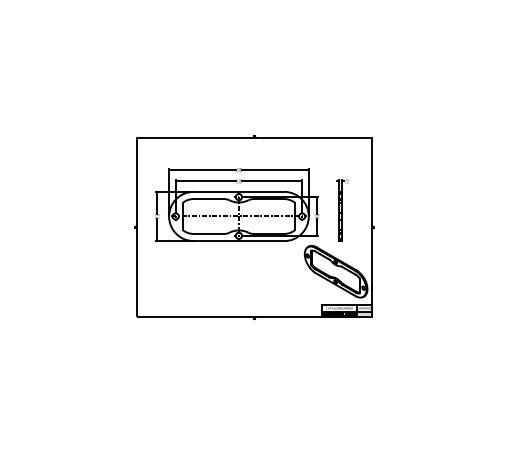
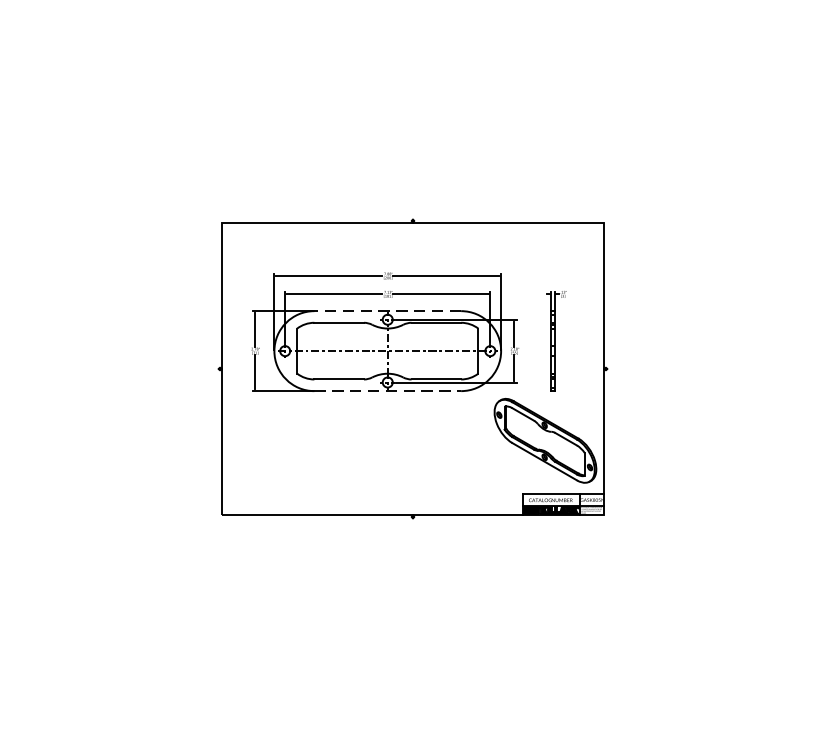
line: (238, 191) -> (387, 310), solid -> dashed
line: (239, 241) -> (388, 391), solid -> dashed

